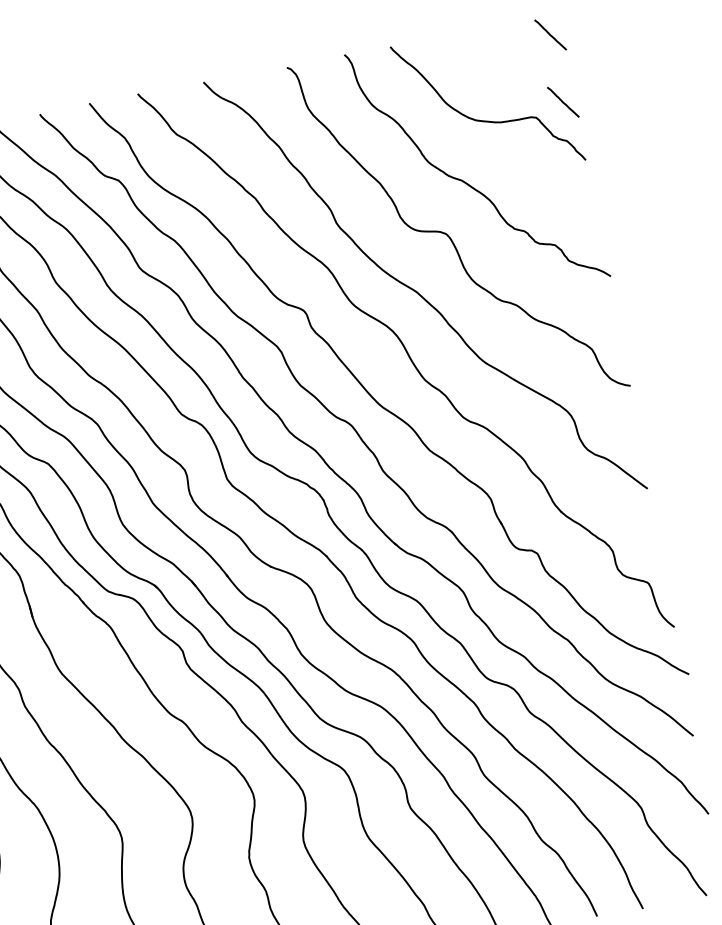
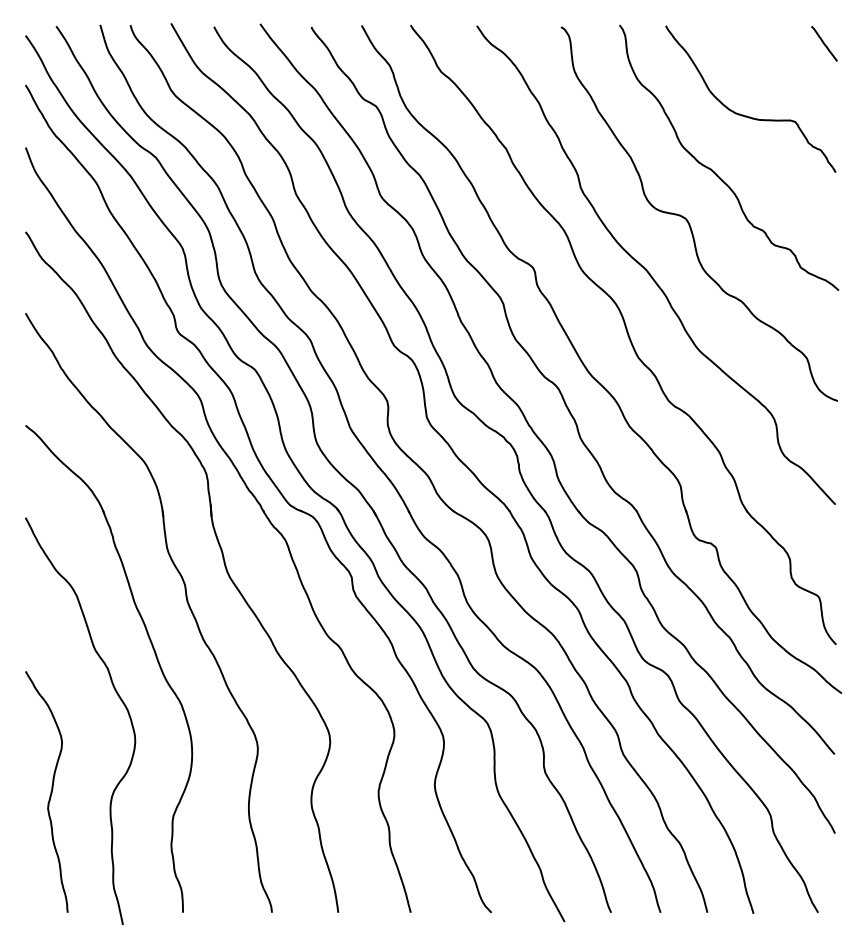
line: (563, 101) -> (824, 111), removed

